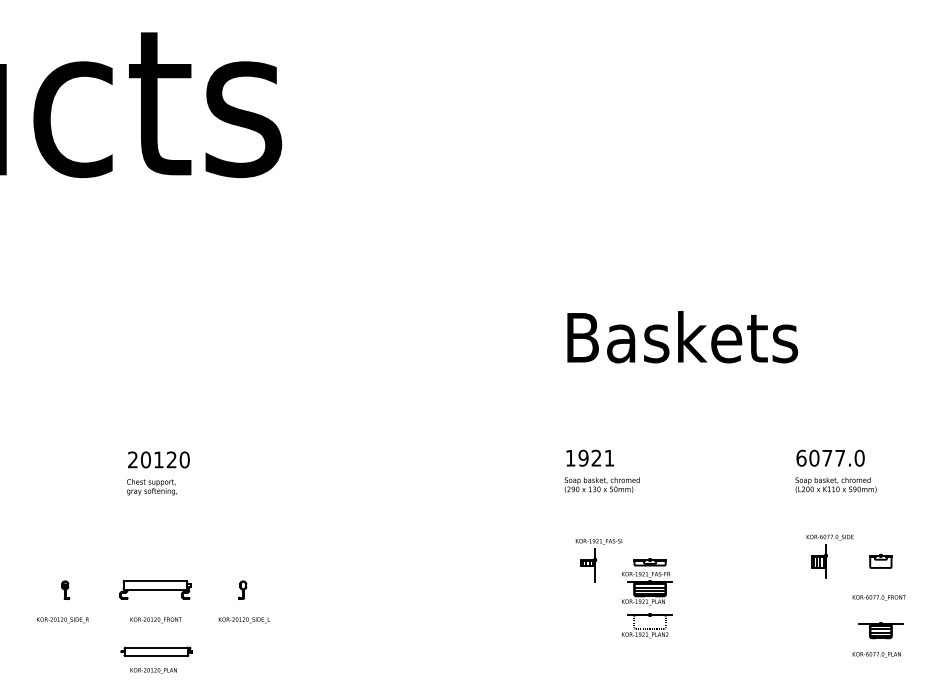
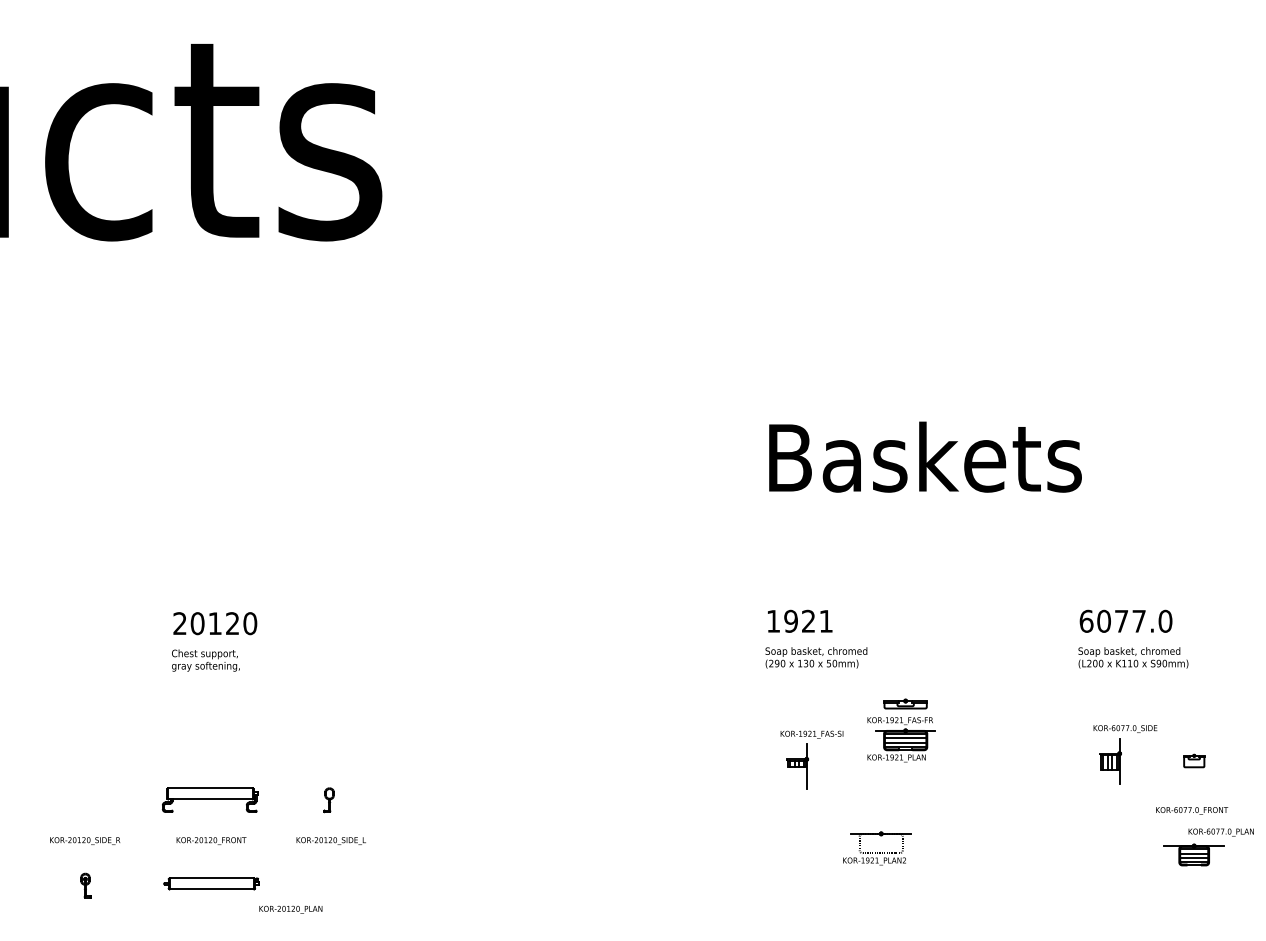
part: (880, 560) -> (1193, 760), size x0.7
part: (647, 581) -> (902, 730), moved
part: (65, 589) -> (85, 884), moved
text: (876, 654) -> (1220, 831), moved
text: (153, 670) -> (290, 909), moved

